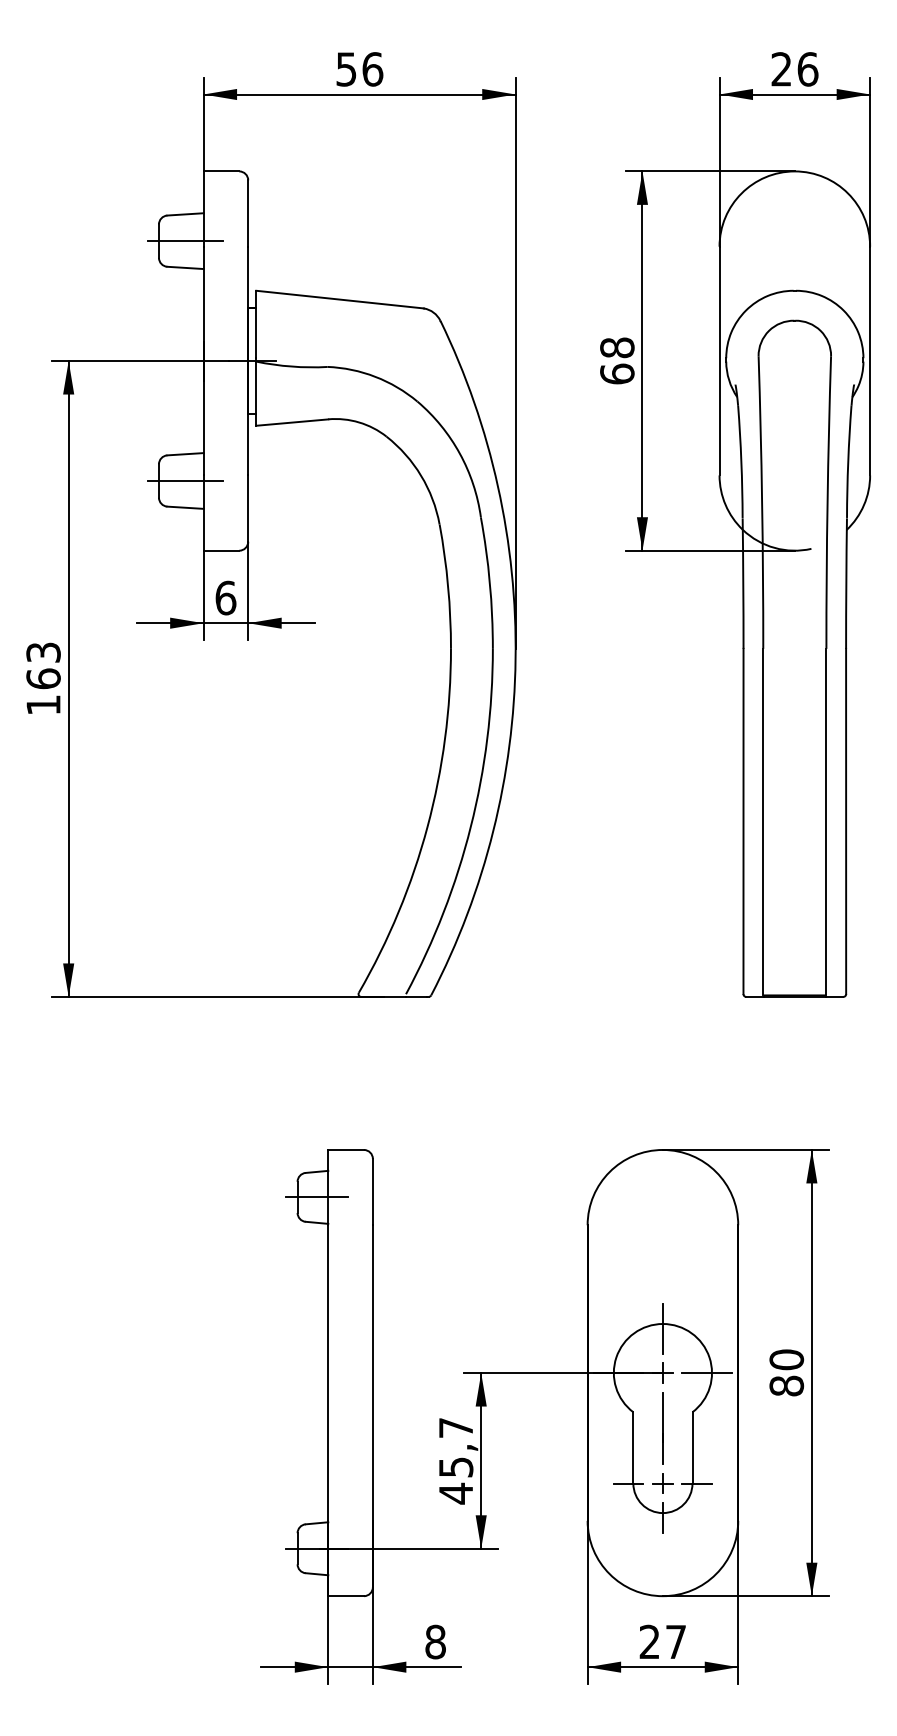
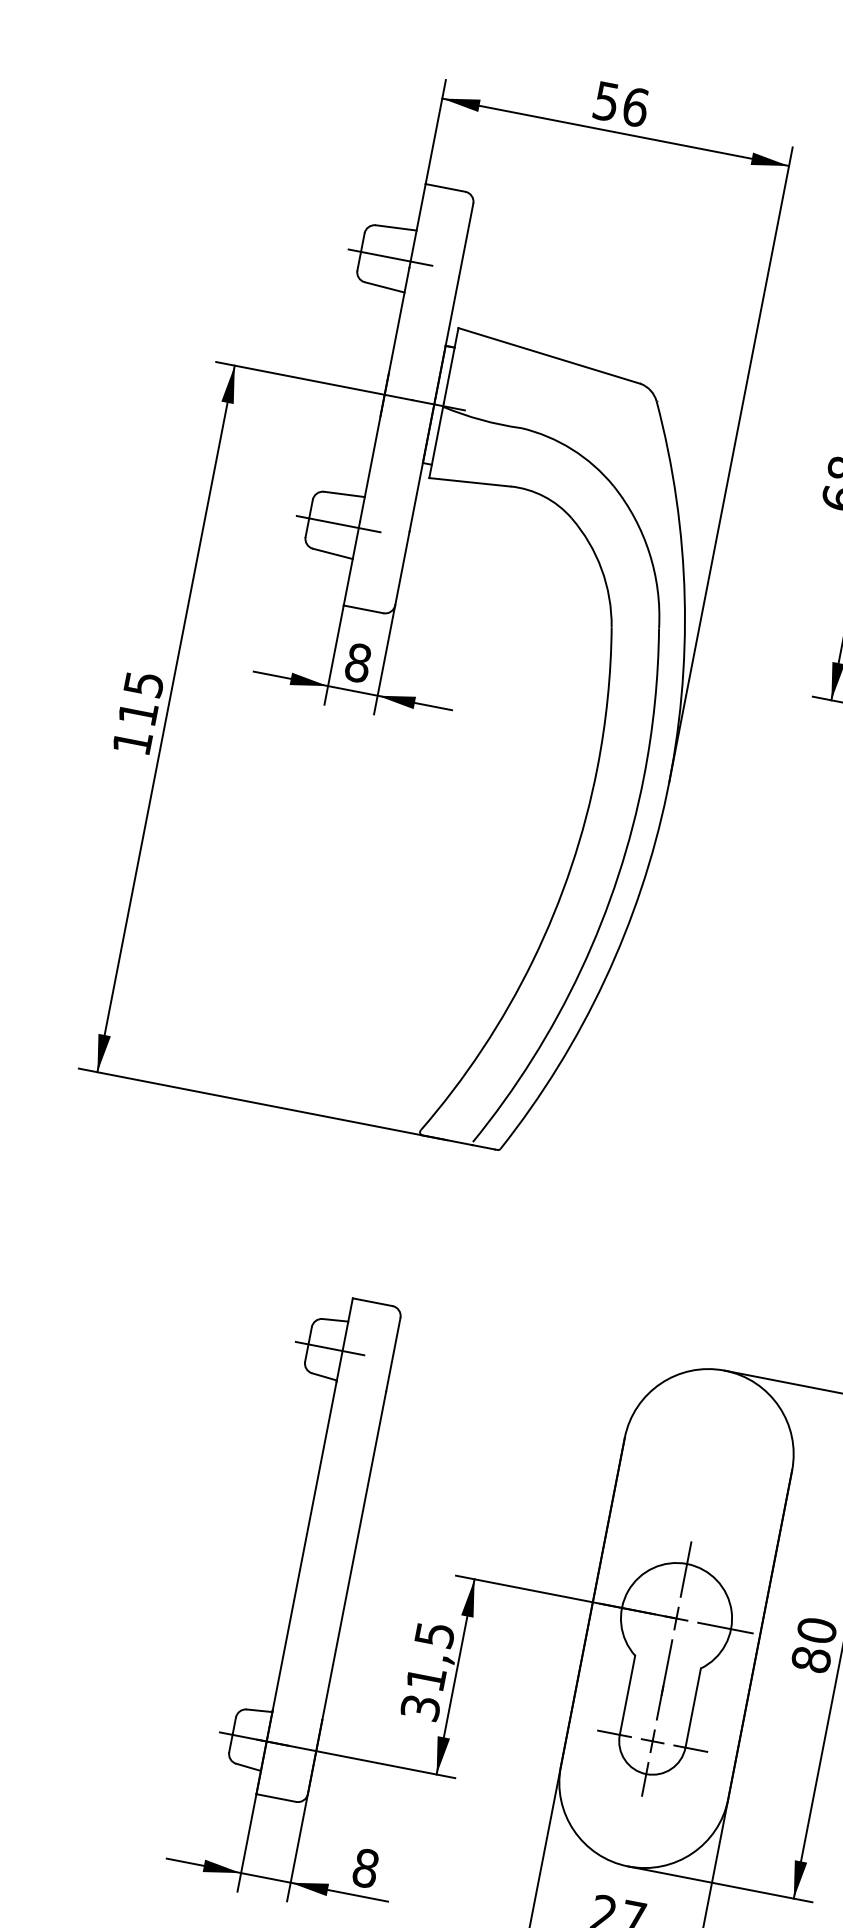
text: (225, 597) -> (357, 662), 6 -> 8
text: (43, 665) -> (141, 698), 163 -> 115
text: (455, 1461) -> (426, 1672), 45,7 -> 31,5

